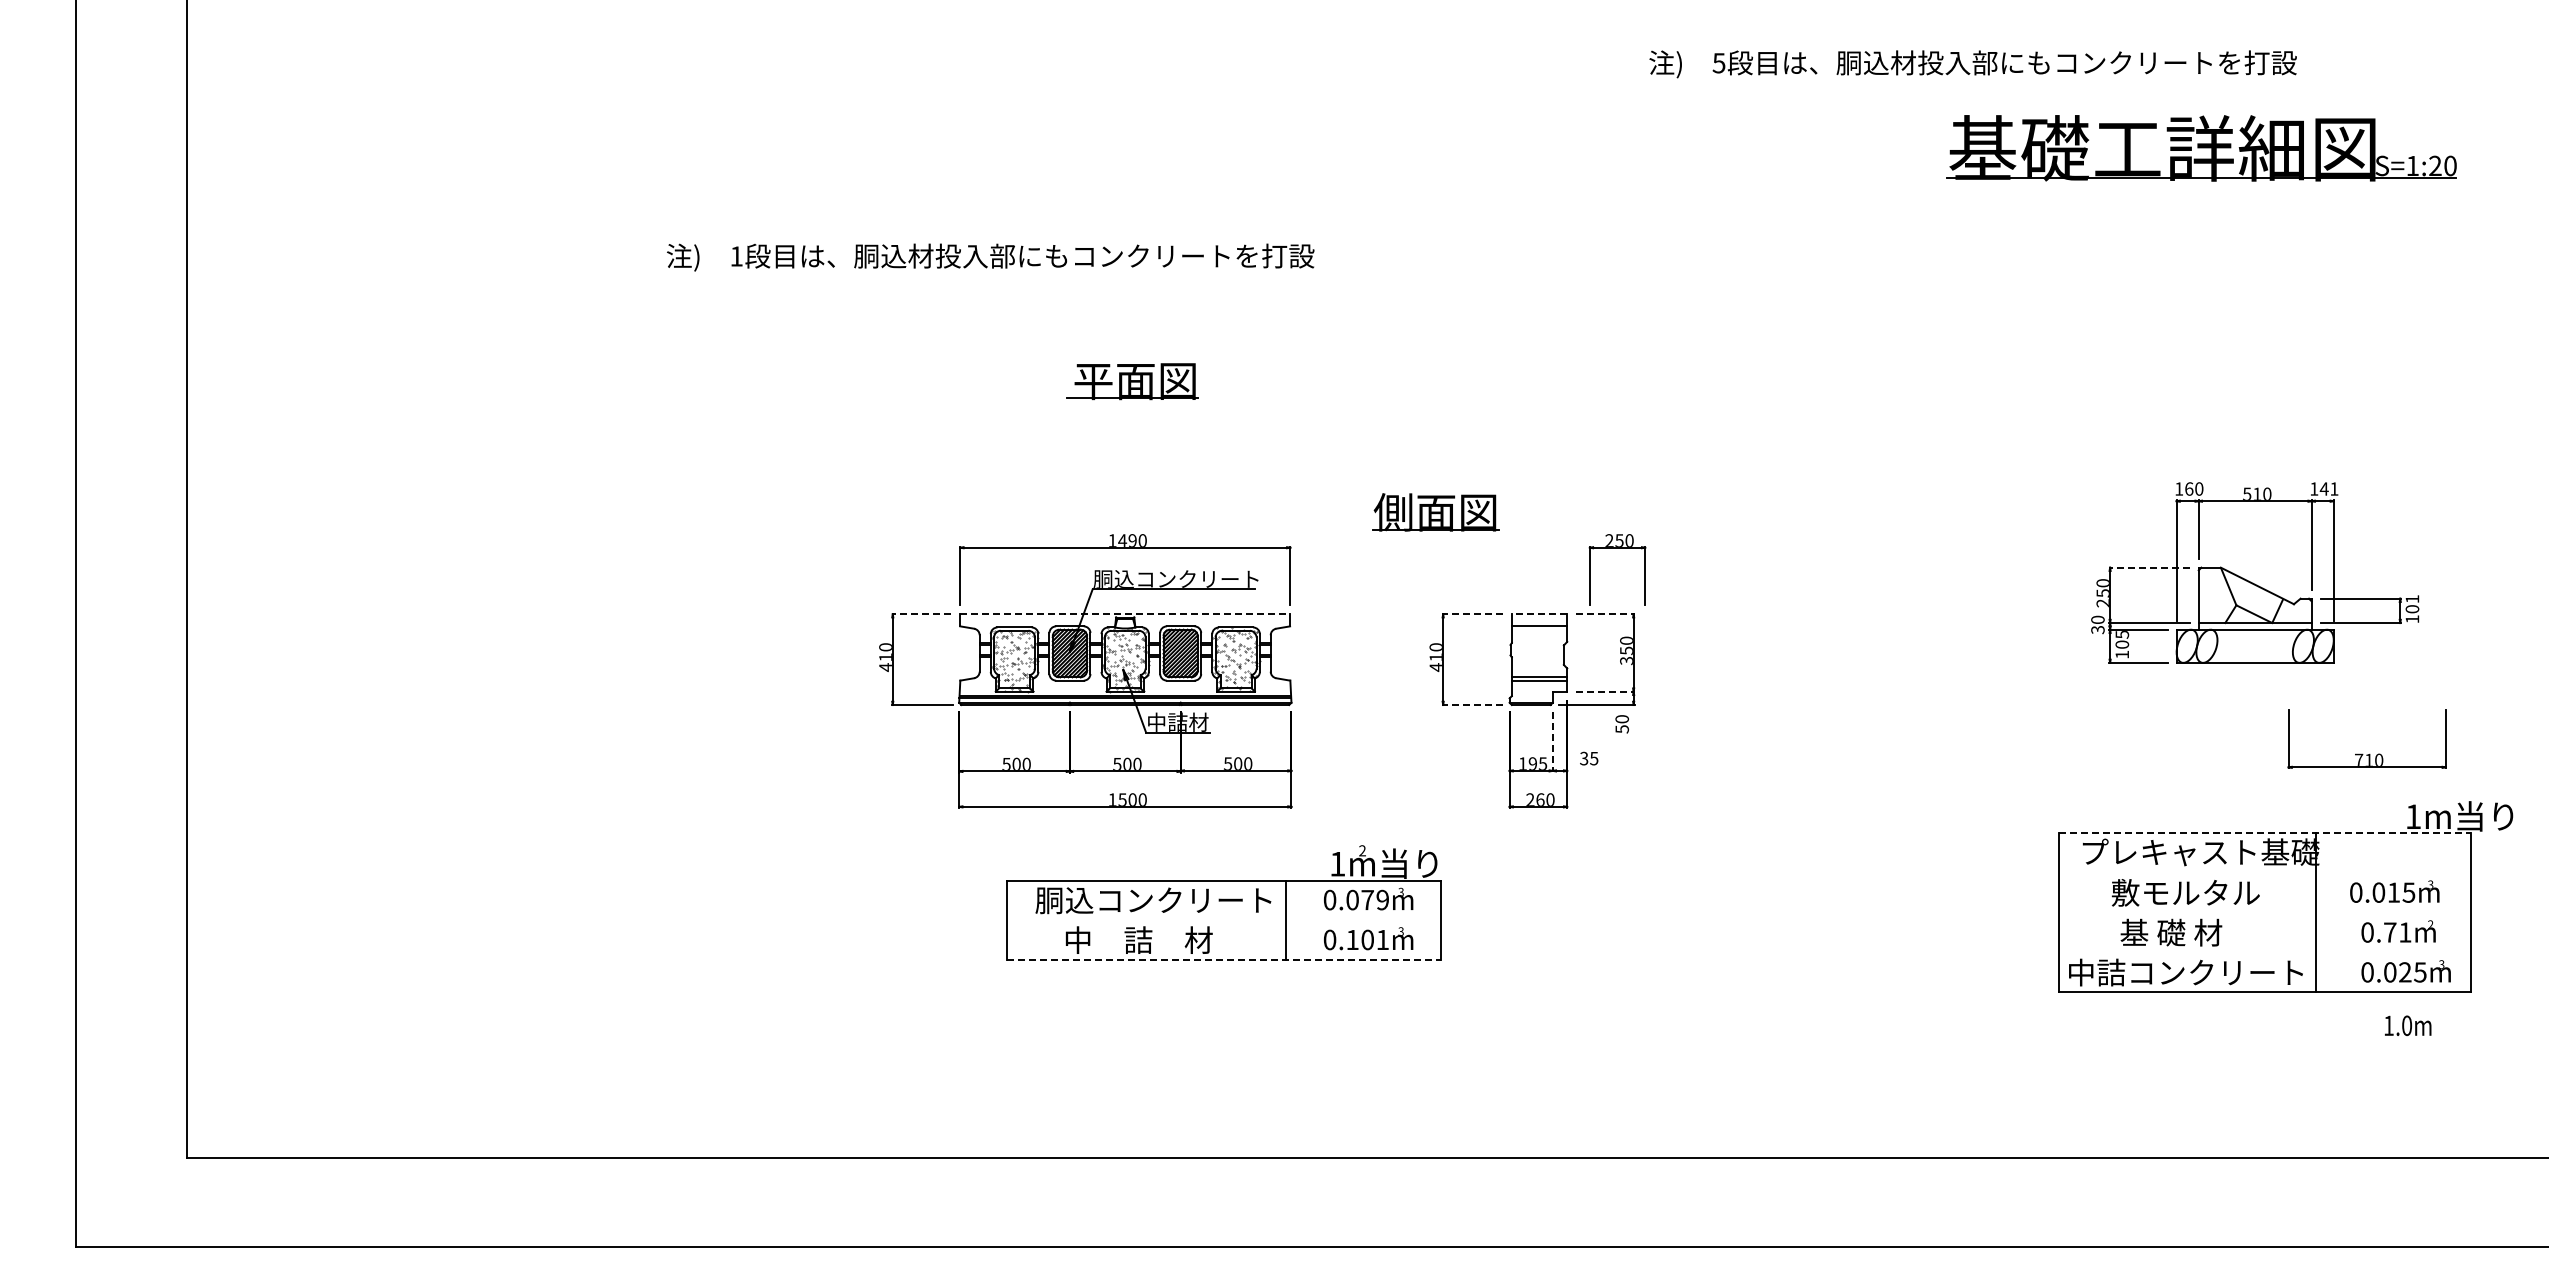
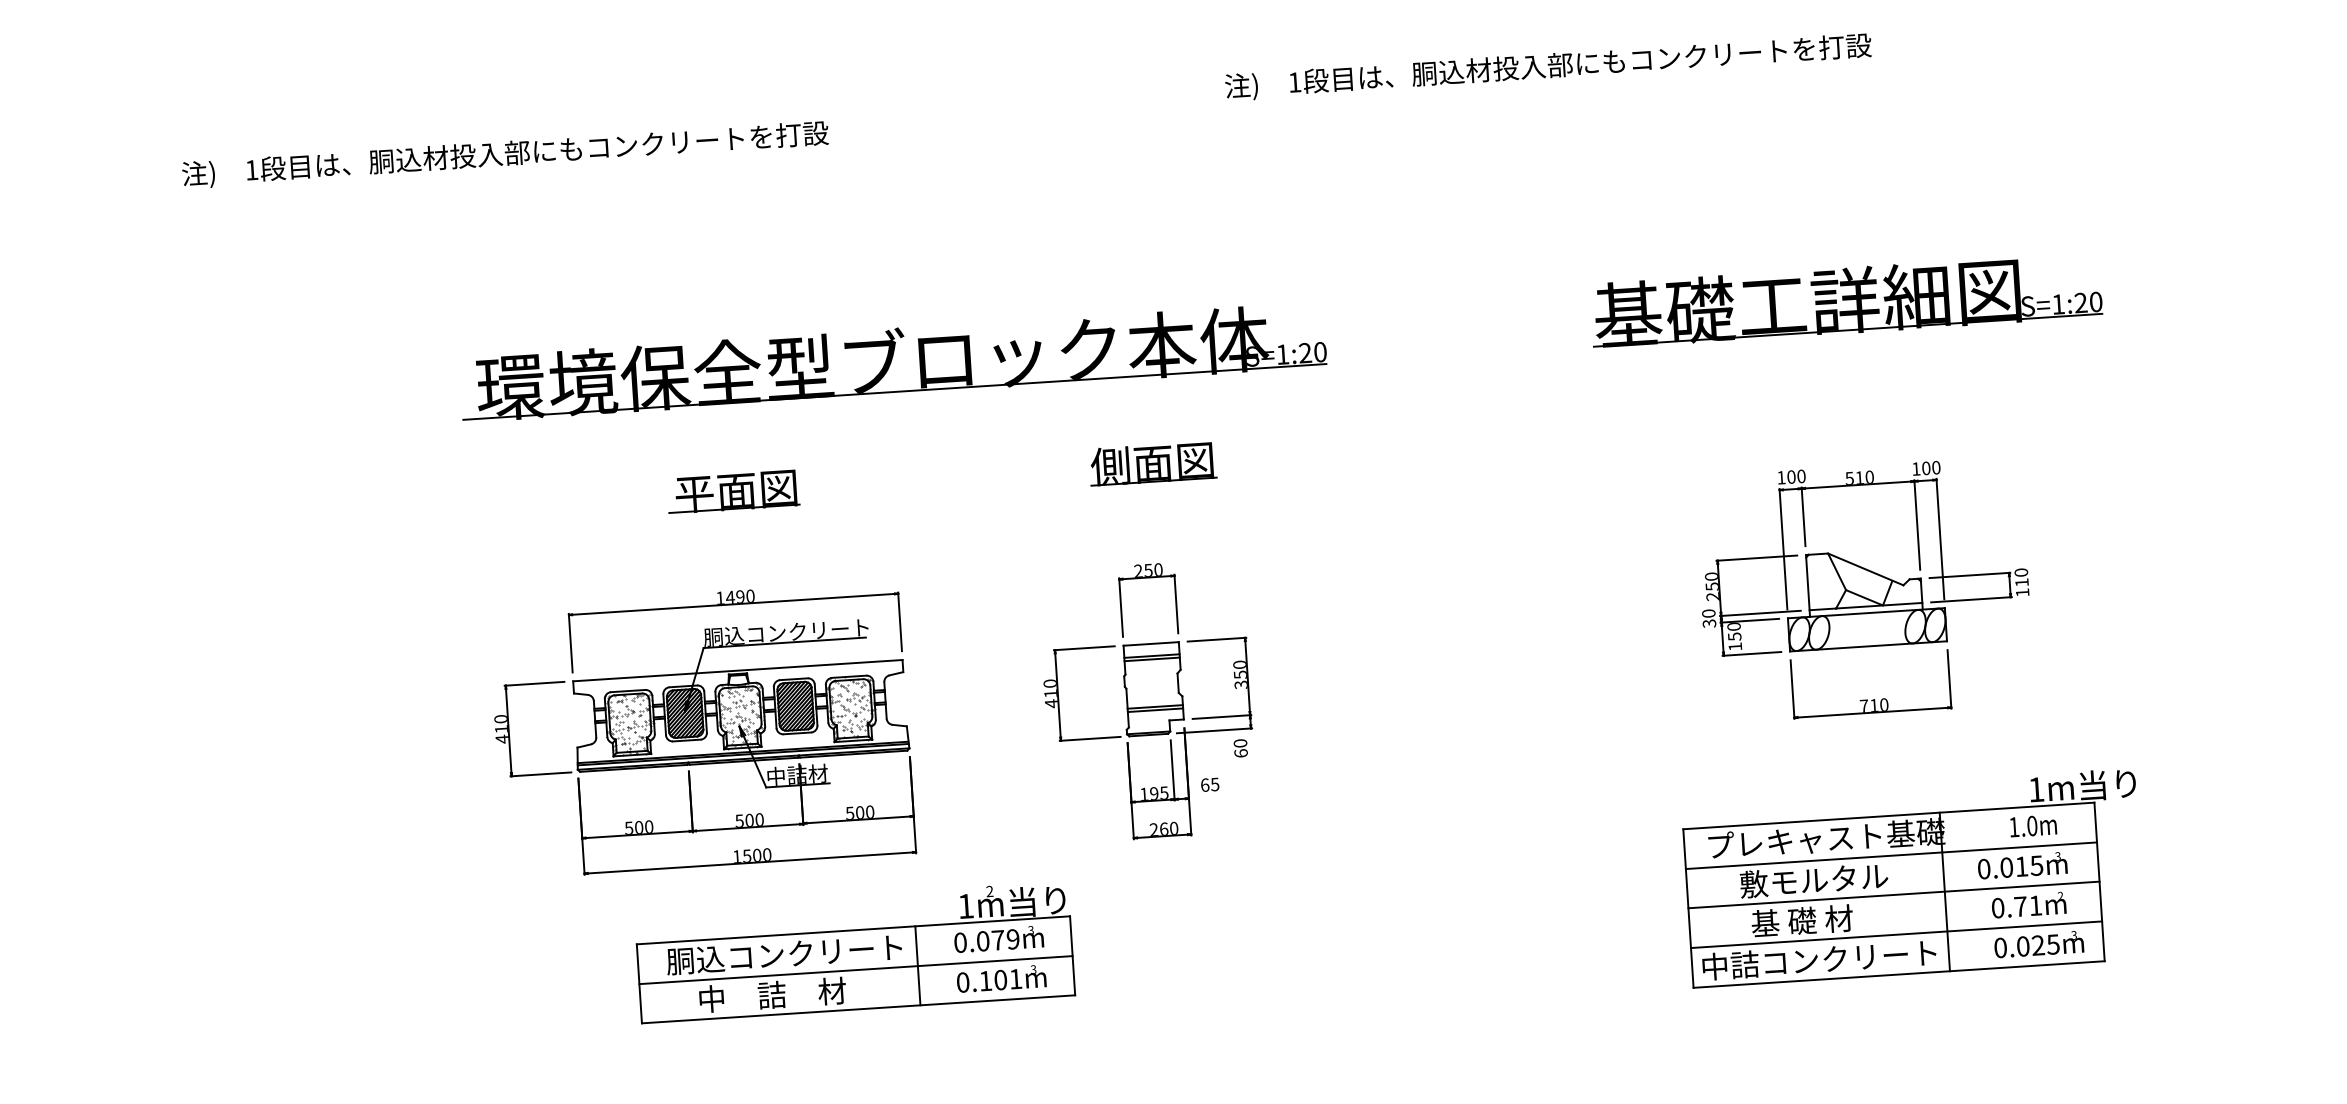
text: (1718, 63) -> (1294, 82), 5 -> 1
part: (2201, 148) -> (1846, 300), moved
text: (990, 257) -> (505, 154), moved
part: (1300, 315) -> (893, 361), added
part: (1132, 381) -> (733, 491), moved
text: (2189, 488) -> (1791, 476), 160 -> 100
text: (2328, 488) -> (1930, 467), 141 -> 100
part: (1435, 512) -> (1152, 463), moved
part: (1617, 548) -> (1146, 578), moved
line: (2148, 567) -> (1755, 558), dashed -> solid
text: (2412, 604) -> (2021, 577), 101 -> 110
line: (921, 614) -> (534, 684), dashed -> solid
line: (1125, 614) -> (738, 670), dashed -> solid
line: (1472, 614) -> (1084, 648), dashed -> solid
line: (1539, 614) -> (1151, 644), dashed -> solid
line: (1605, 614) -> (1217, 639), dashed -> solid
line: (1539, 629) -> (1152, 659), added
text: (2121, 639) -> (1733, 631), 105 -> 150
line: (1605, 691) -> (1222, 716), dashed -> solid
line: (1472, 705) -> (1090, 739), dashed -> solid
text: (1621, 729) -> (1240, 753), 50 -> 60
line: (1552, 742) -> (1172, 771), dashed -> solid
part: (2369, 753) -> (1874, 698), moved
text: (1584, 758) -> (1205, 785), 35 -> 65
line: (2264, 833) -> (1888, 815), dashed -> solid
line: (2264, 873) -> (1891, 855), added
line: (2264, 912) -> (1893, 894), added
line: (1223, 920) -> (855, 969), added
line: (2264, 952) -> (1896, 934), added
line: (1224, 959) -> (859, 1008), dashed -> solid
text: (2408, 1025) -> (2033, 825), moved

